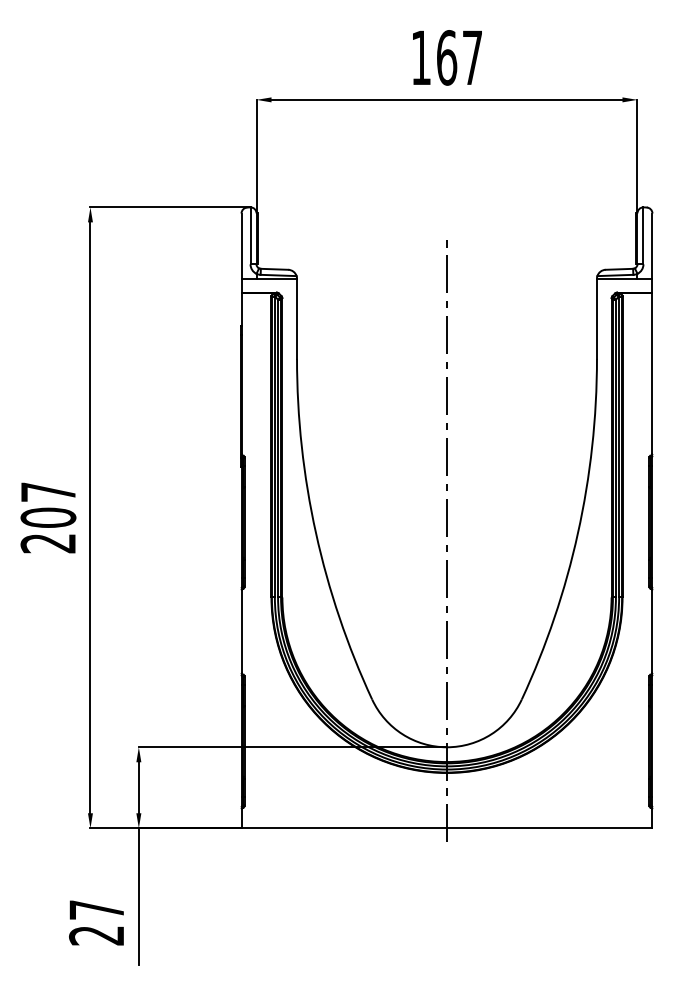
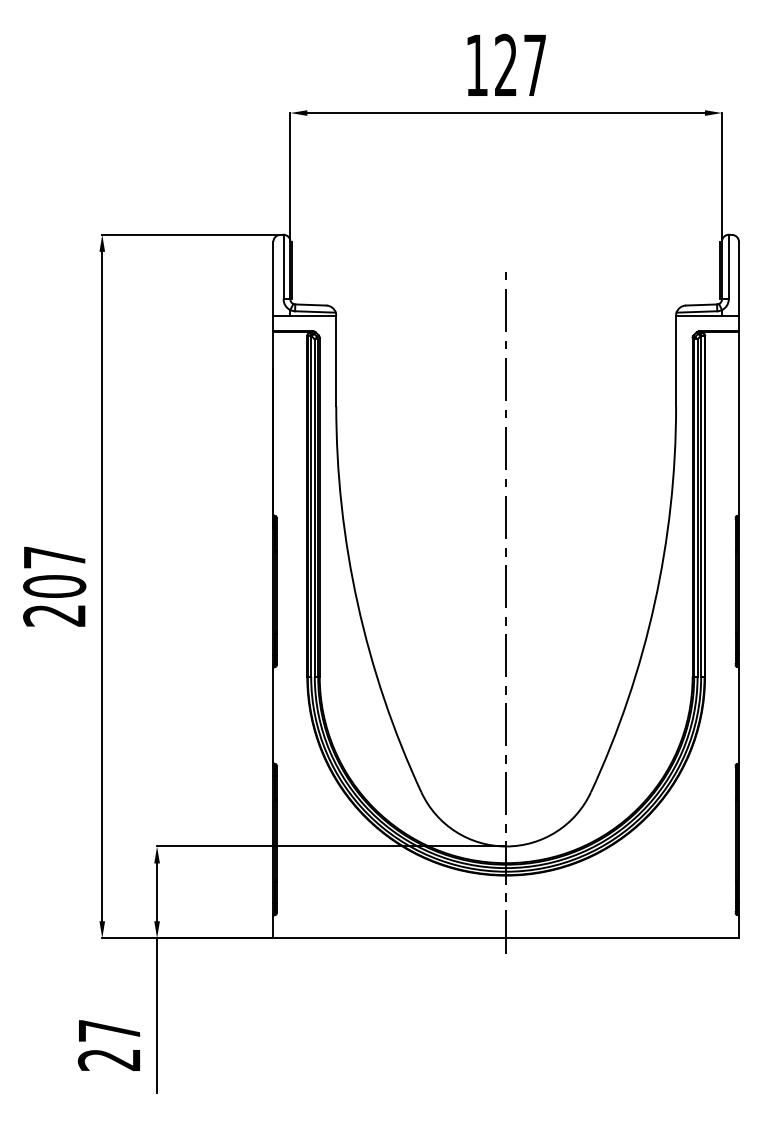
text: (446, 57) -> (505, 65), 167 -> 127

